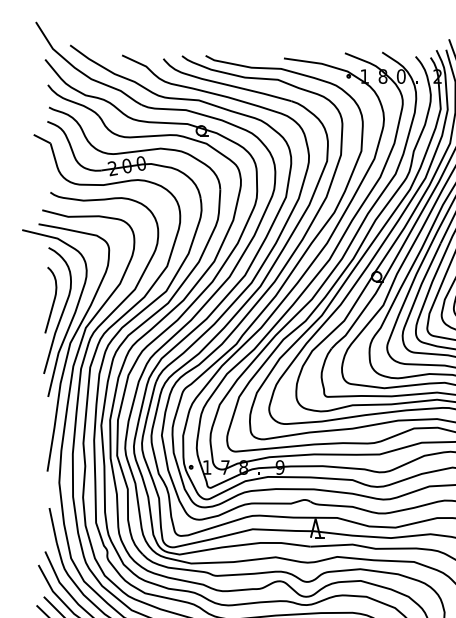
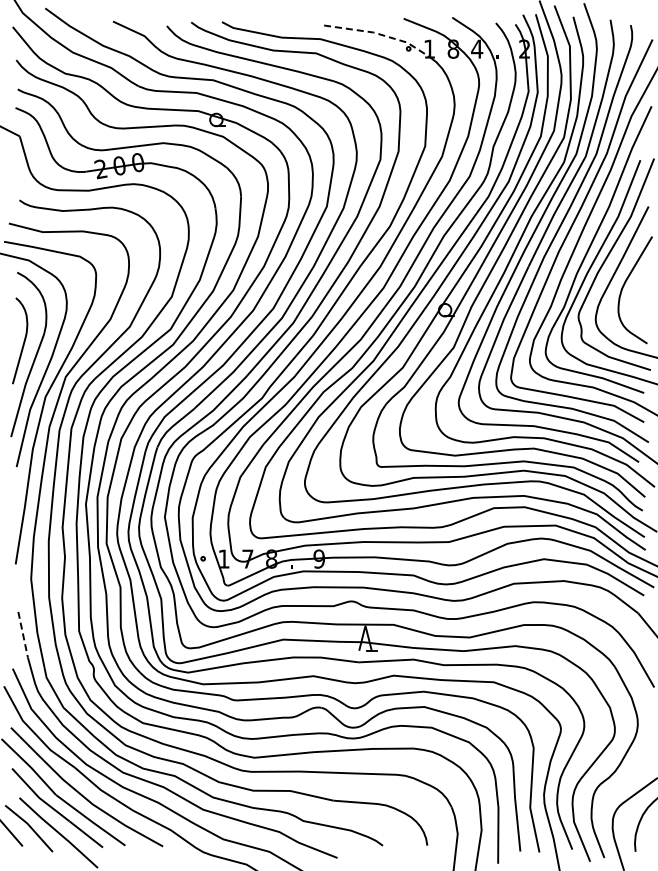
line: (326, 65) -> (379, 34), solid -> dashed
text: (401, 76) -> (477, 48), 0 -> 4
line: (53, 526) -> (23, 635), solid -> dashed

